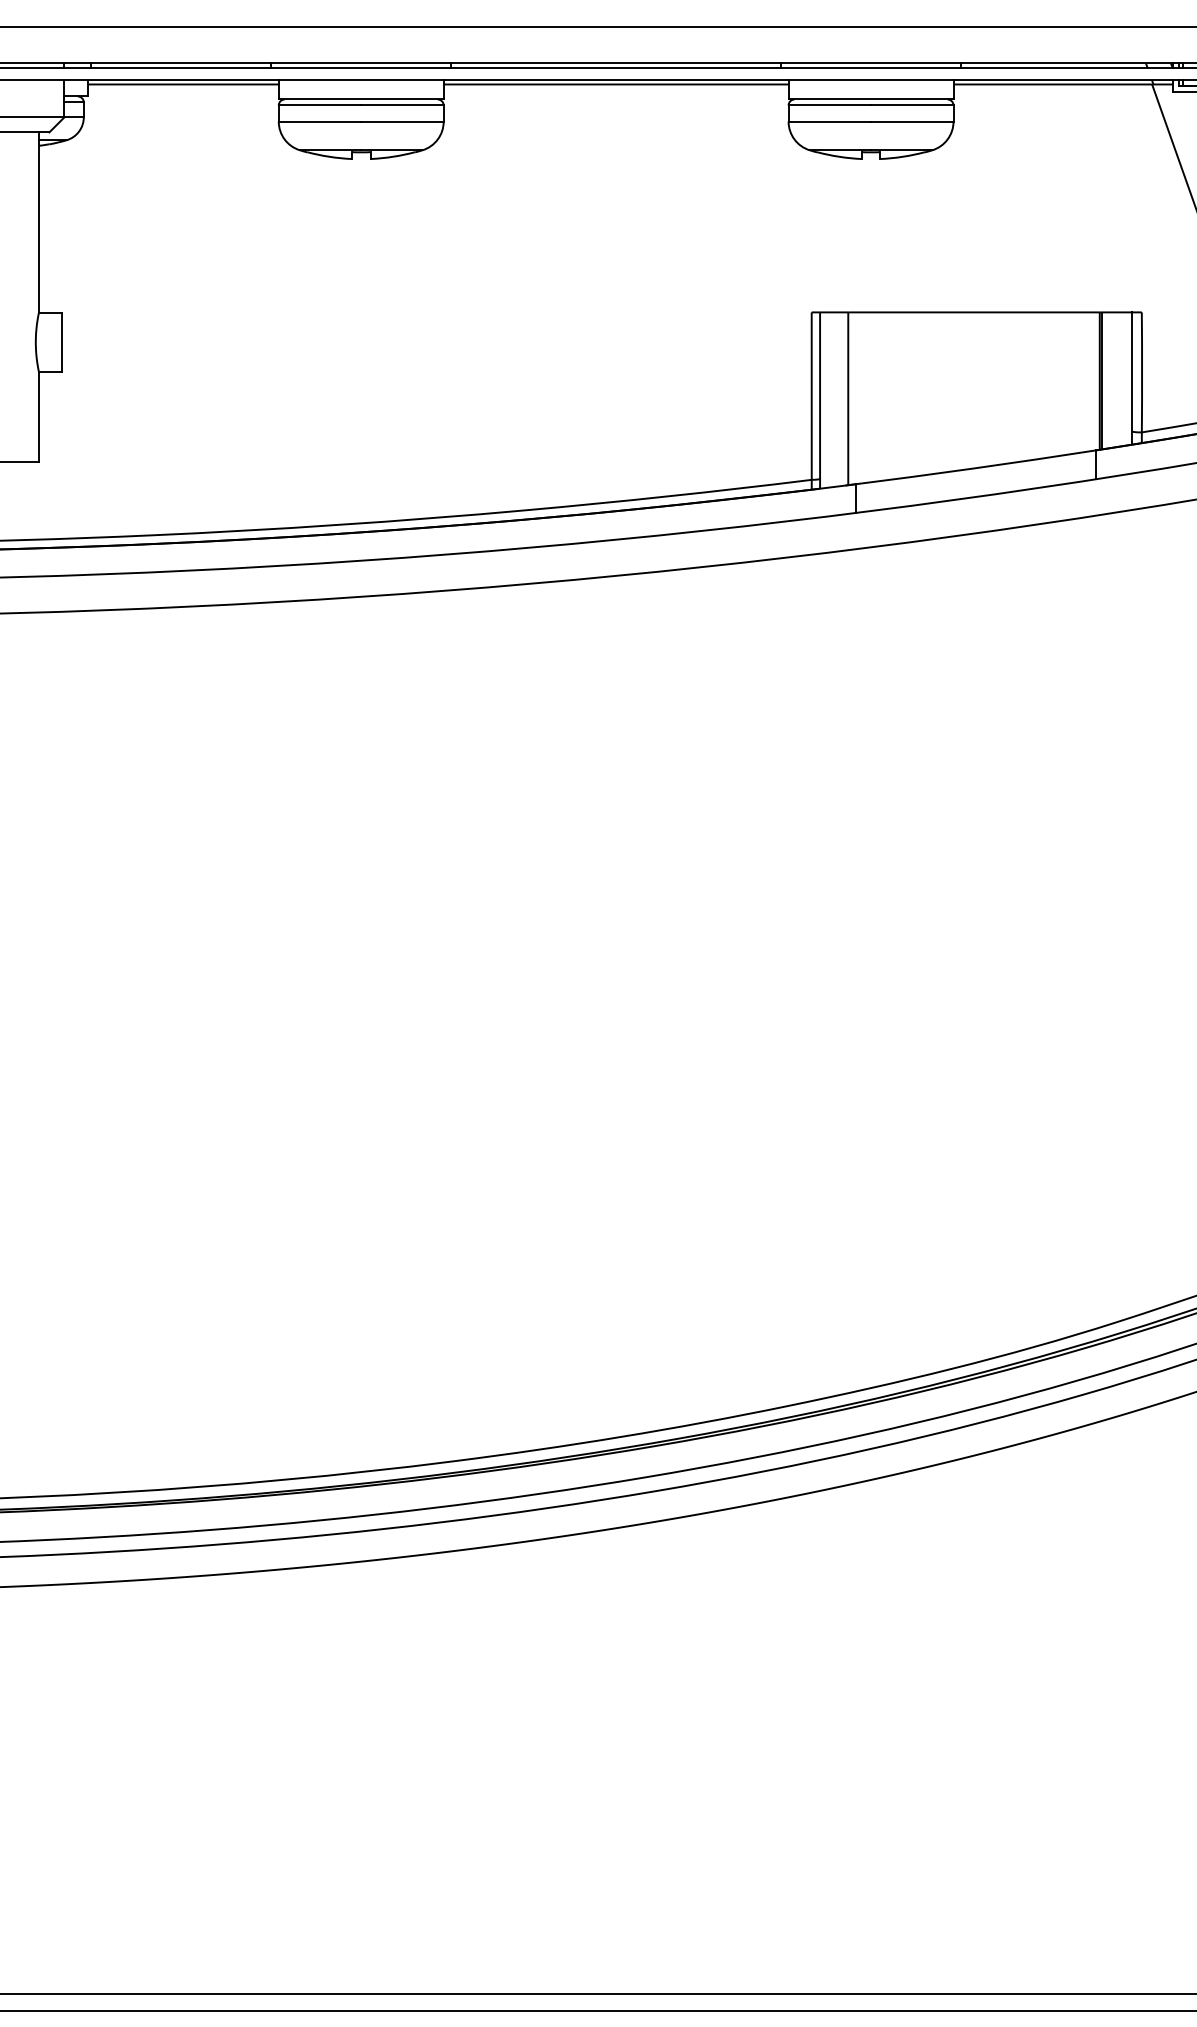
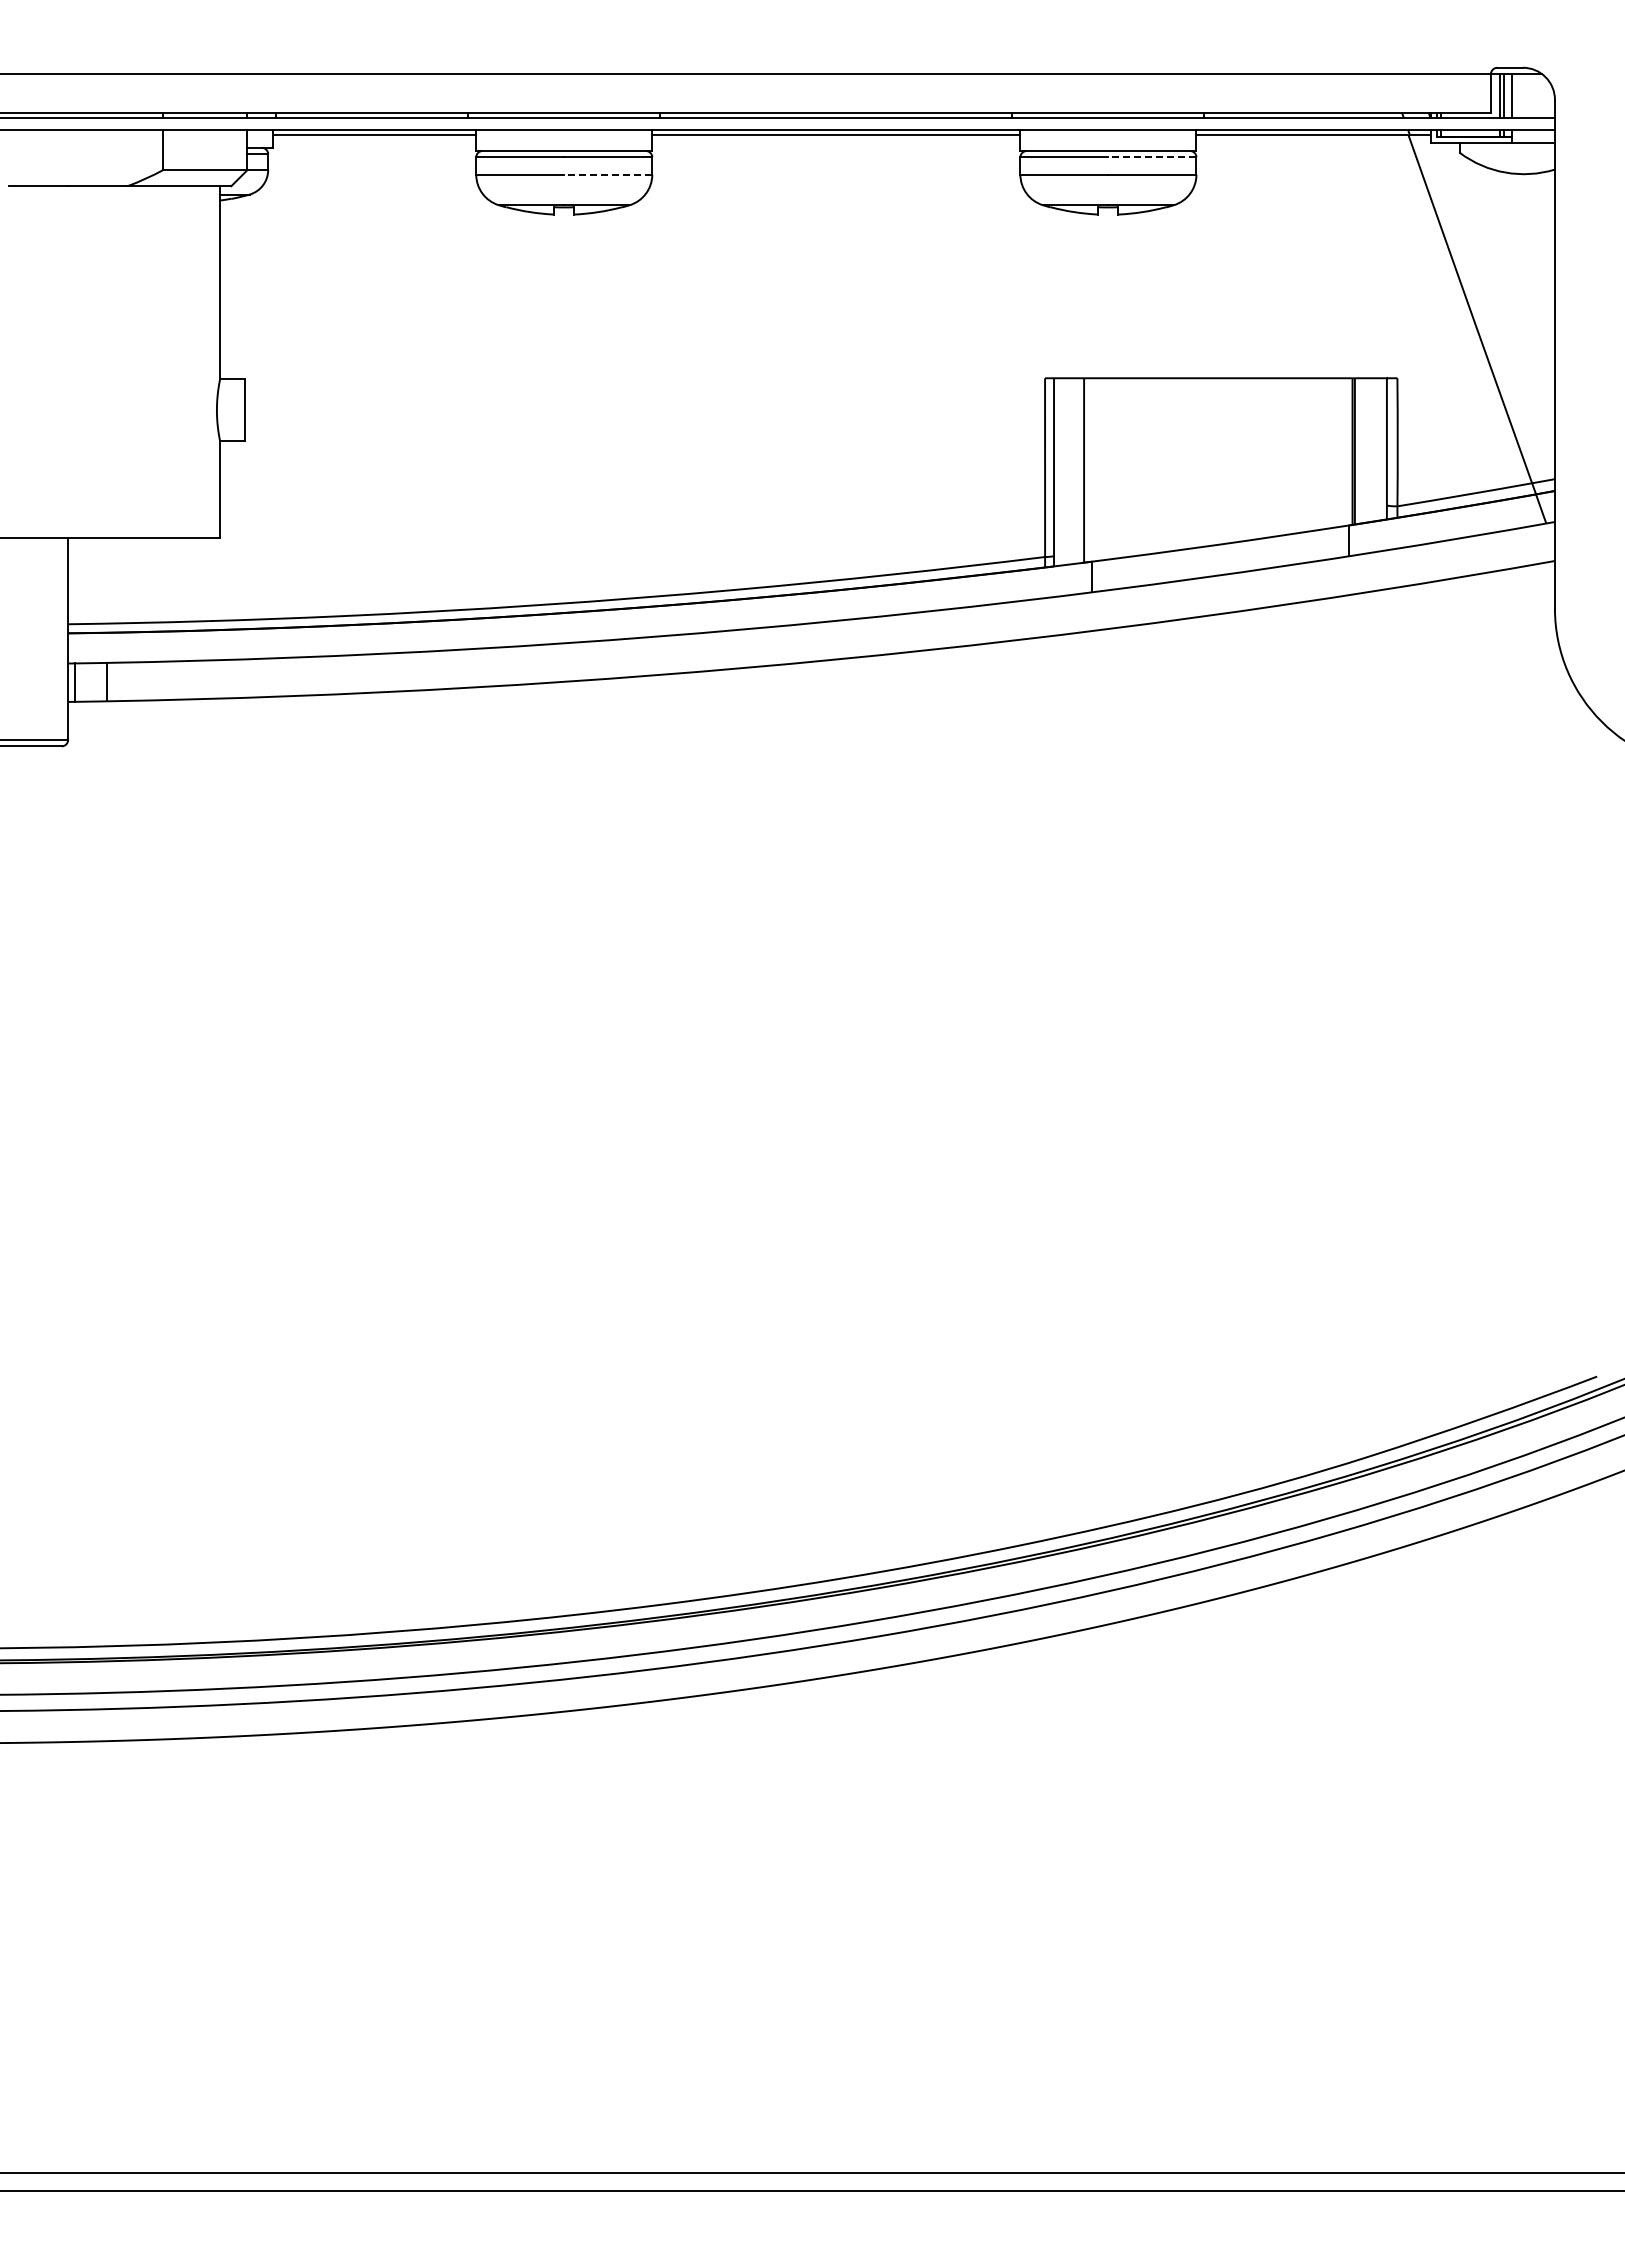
line: (911, 105) -> (1151, 157), solid -> dashed
line: (401, 121) -> (607, 174), solid -> dashed

